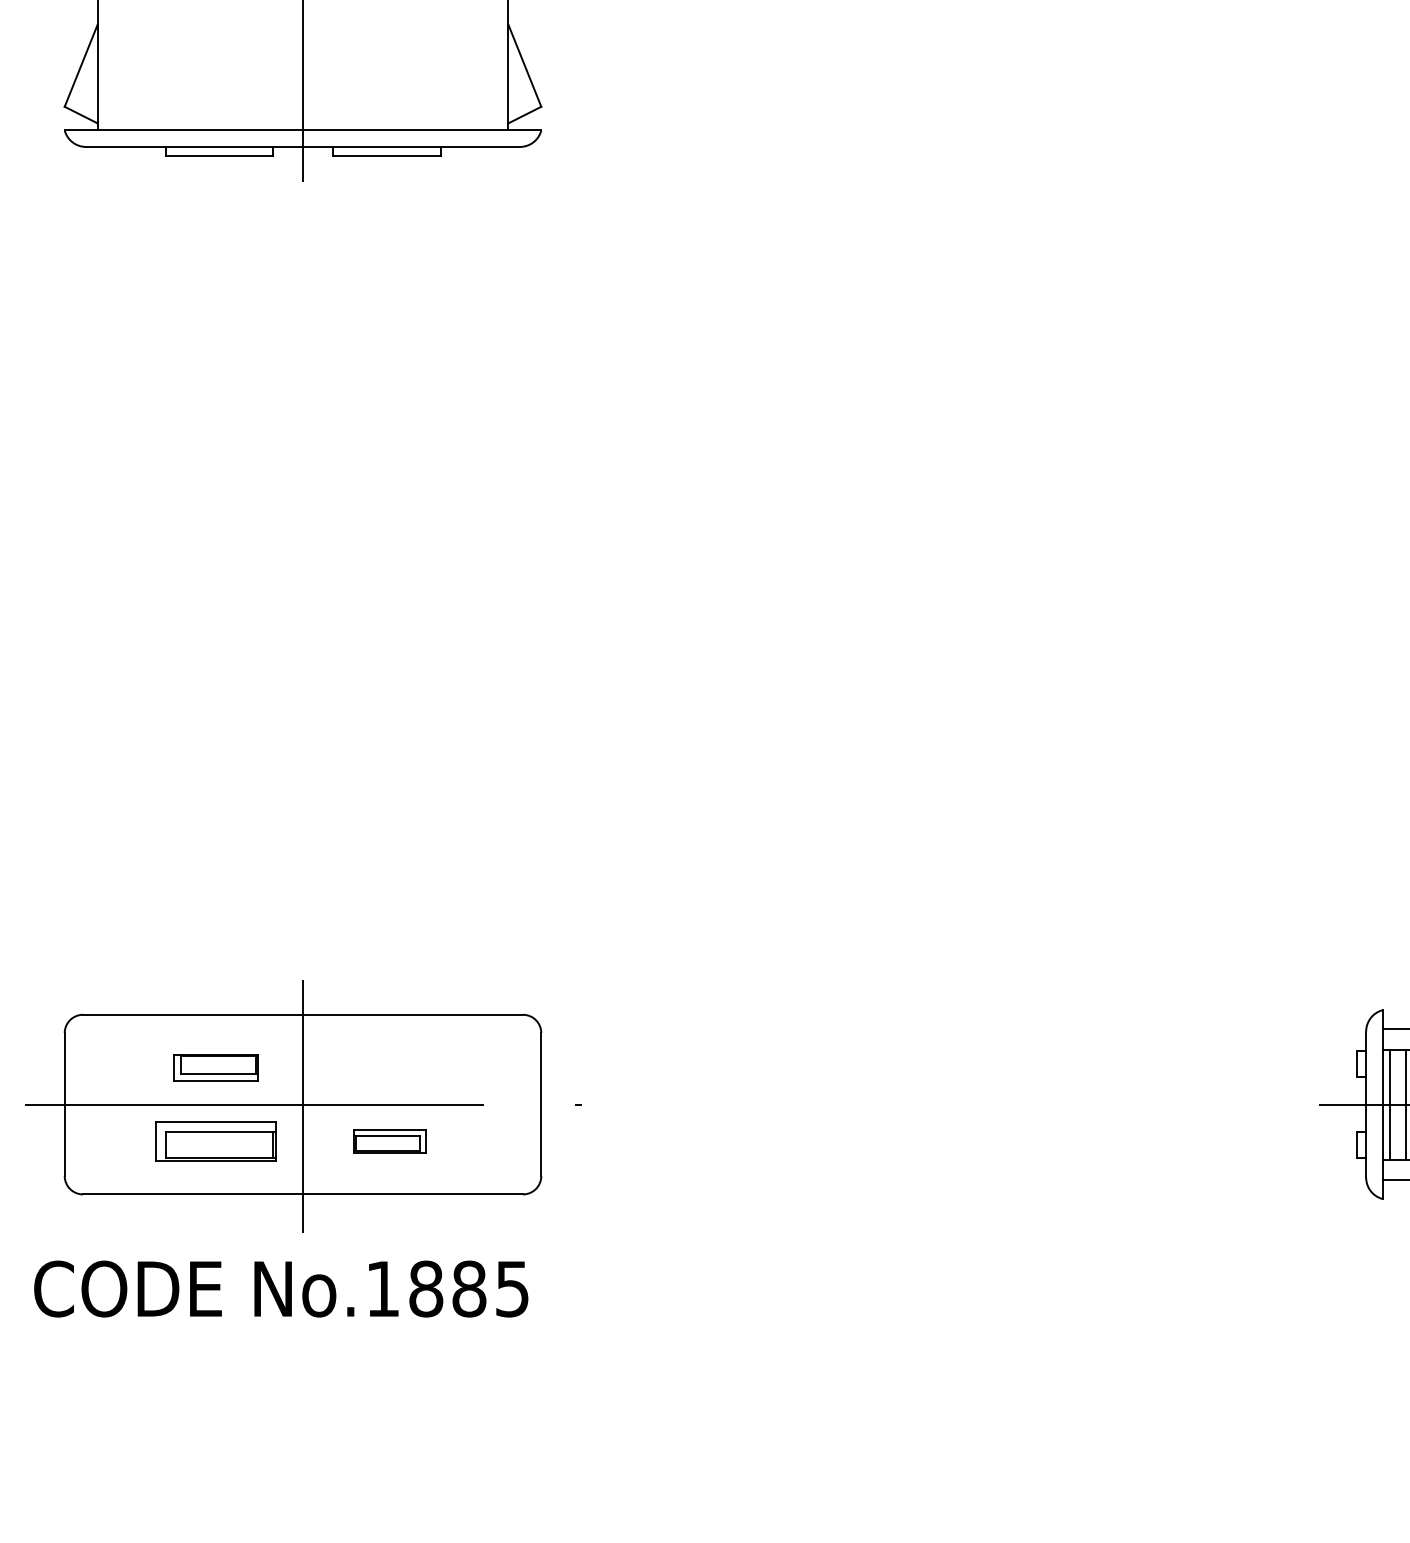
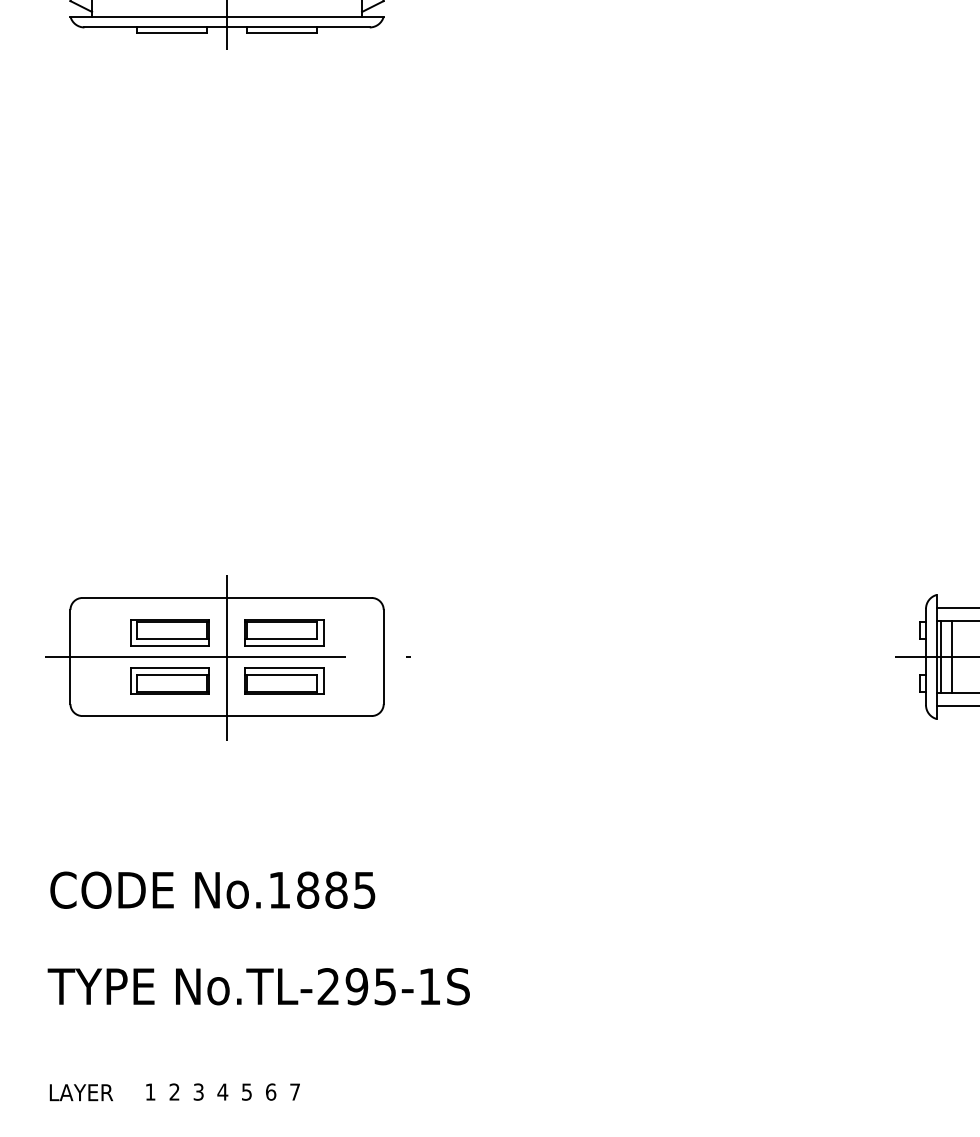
part: (215, 1067) -> (169, 632), size x1.43
part: (390, 1067) -> (284, 632), added
part: (390, 1140) -> (284, 680), size x1.67
text: (280, 1287) -> (212, 889), moved

